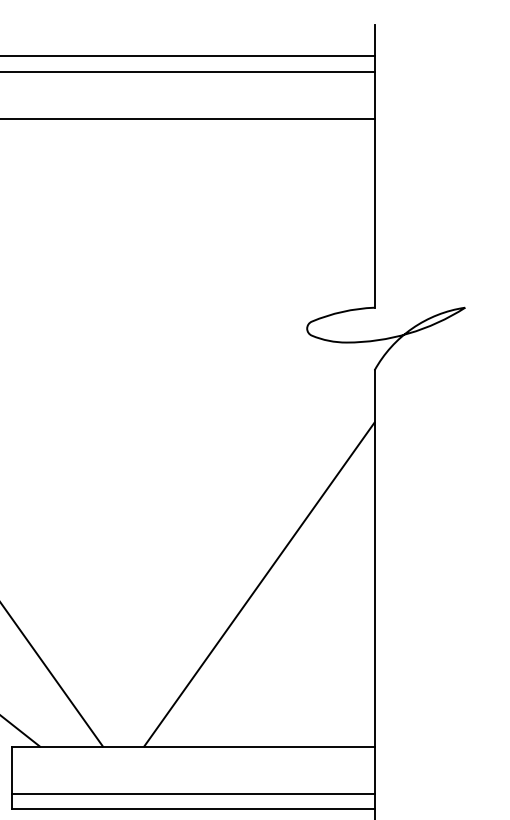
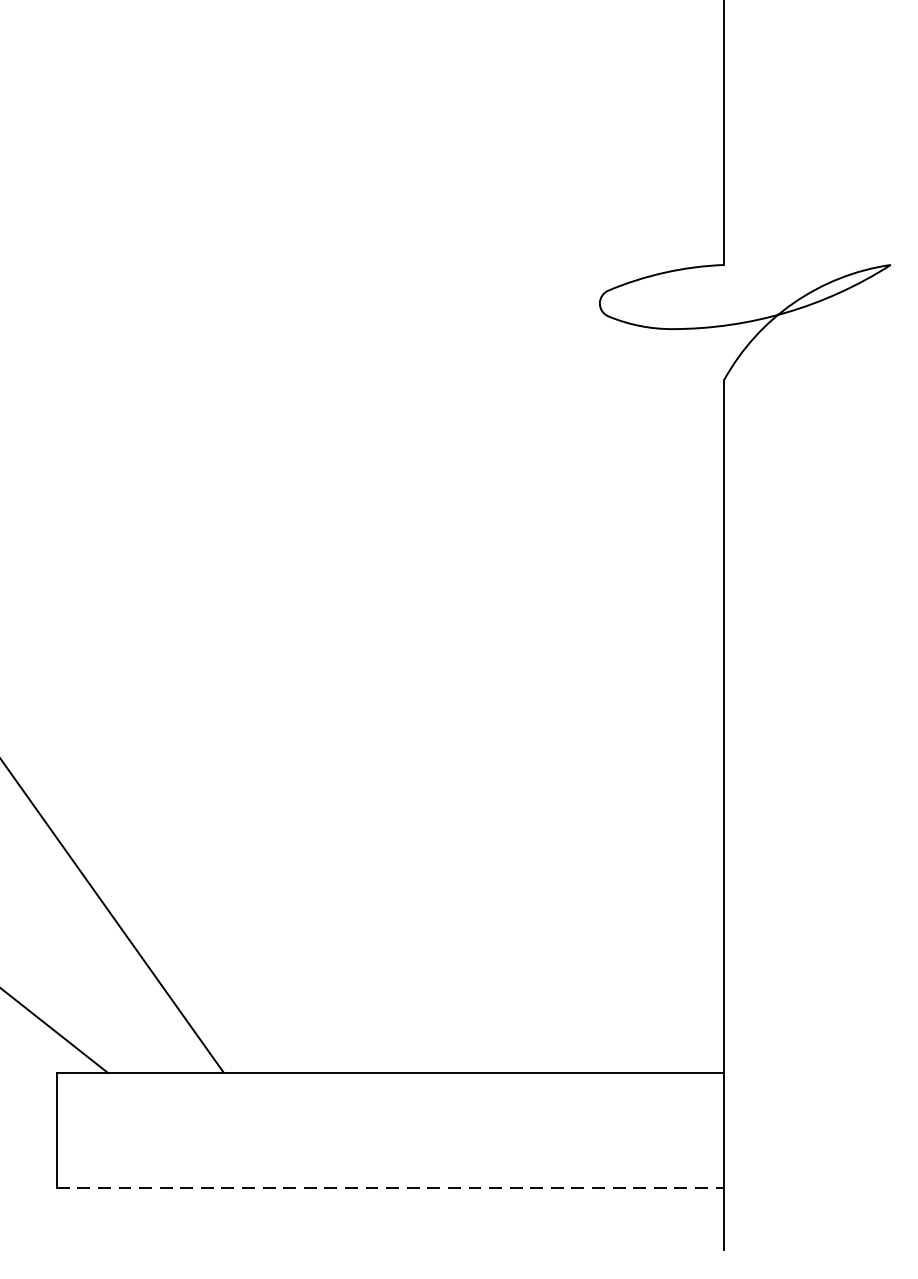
line: (259, 584) -> (512, 774), removed
line: (193, 793) -> (390, 1159), removed
line: (193, 809) -> (390, 1188), solid -> dashed

